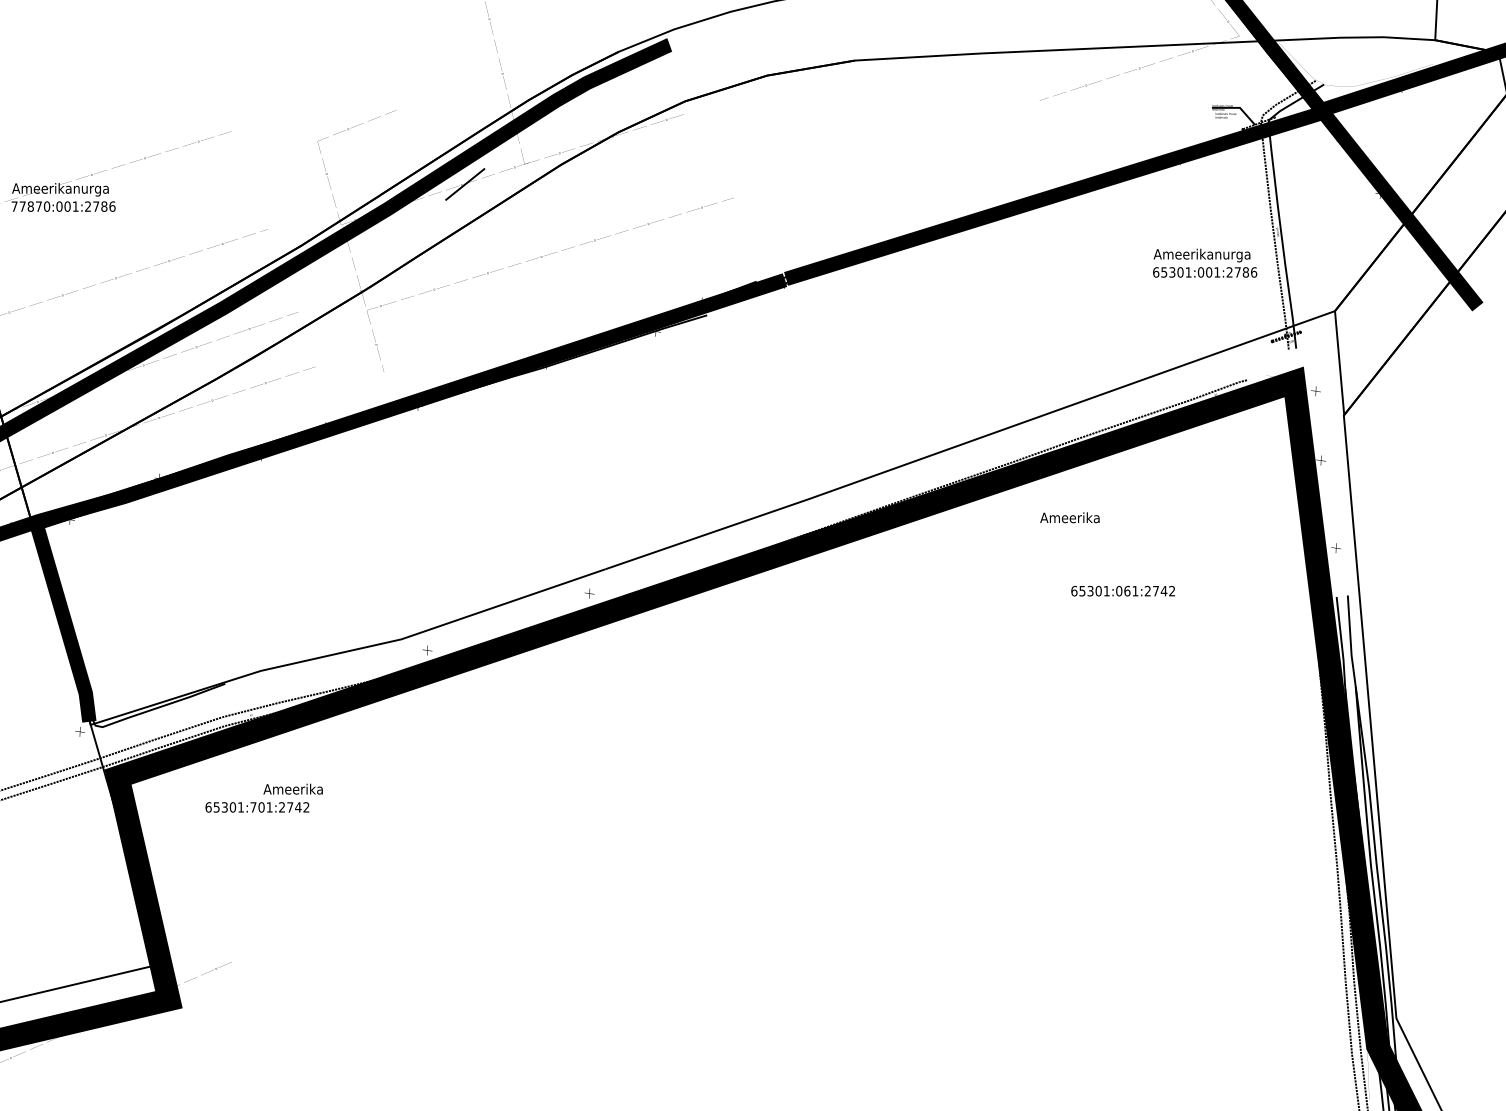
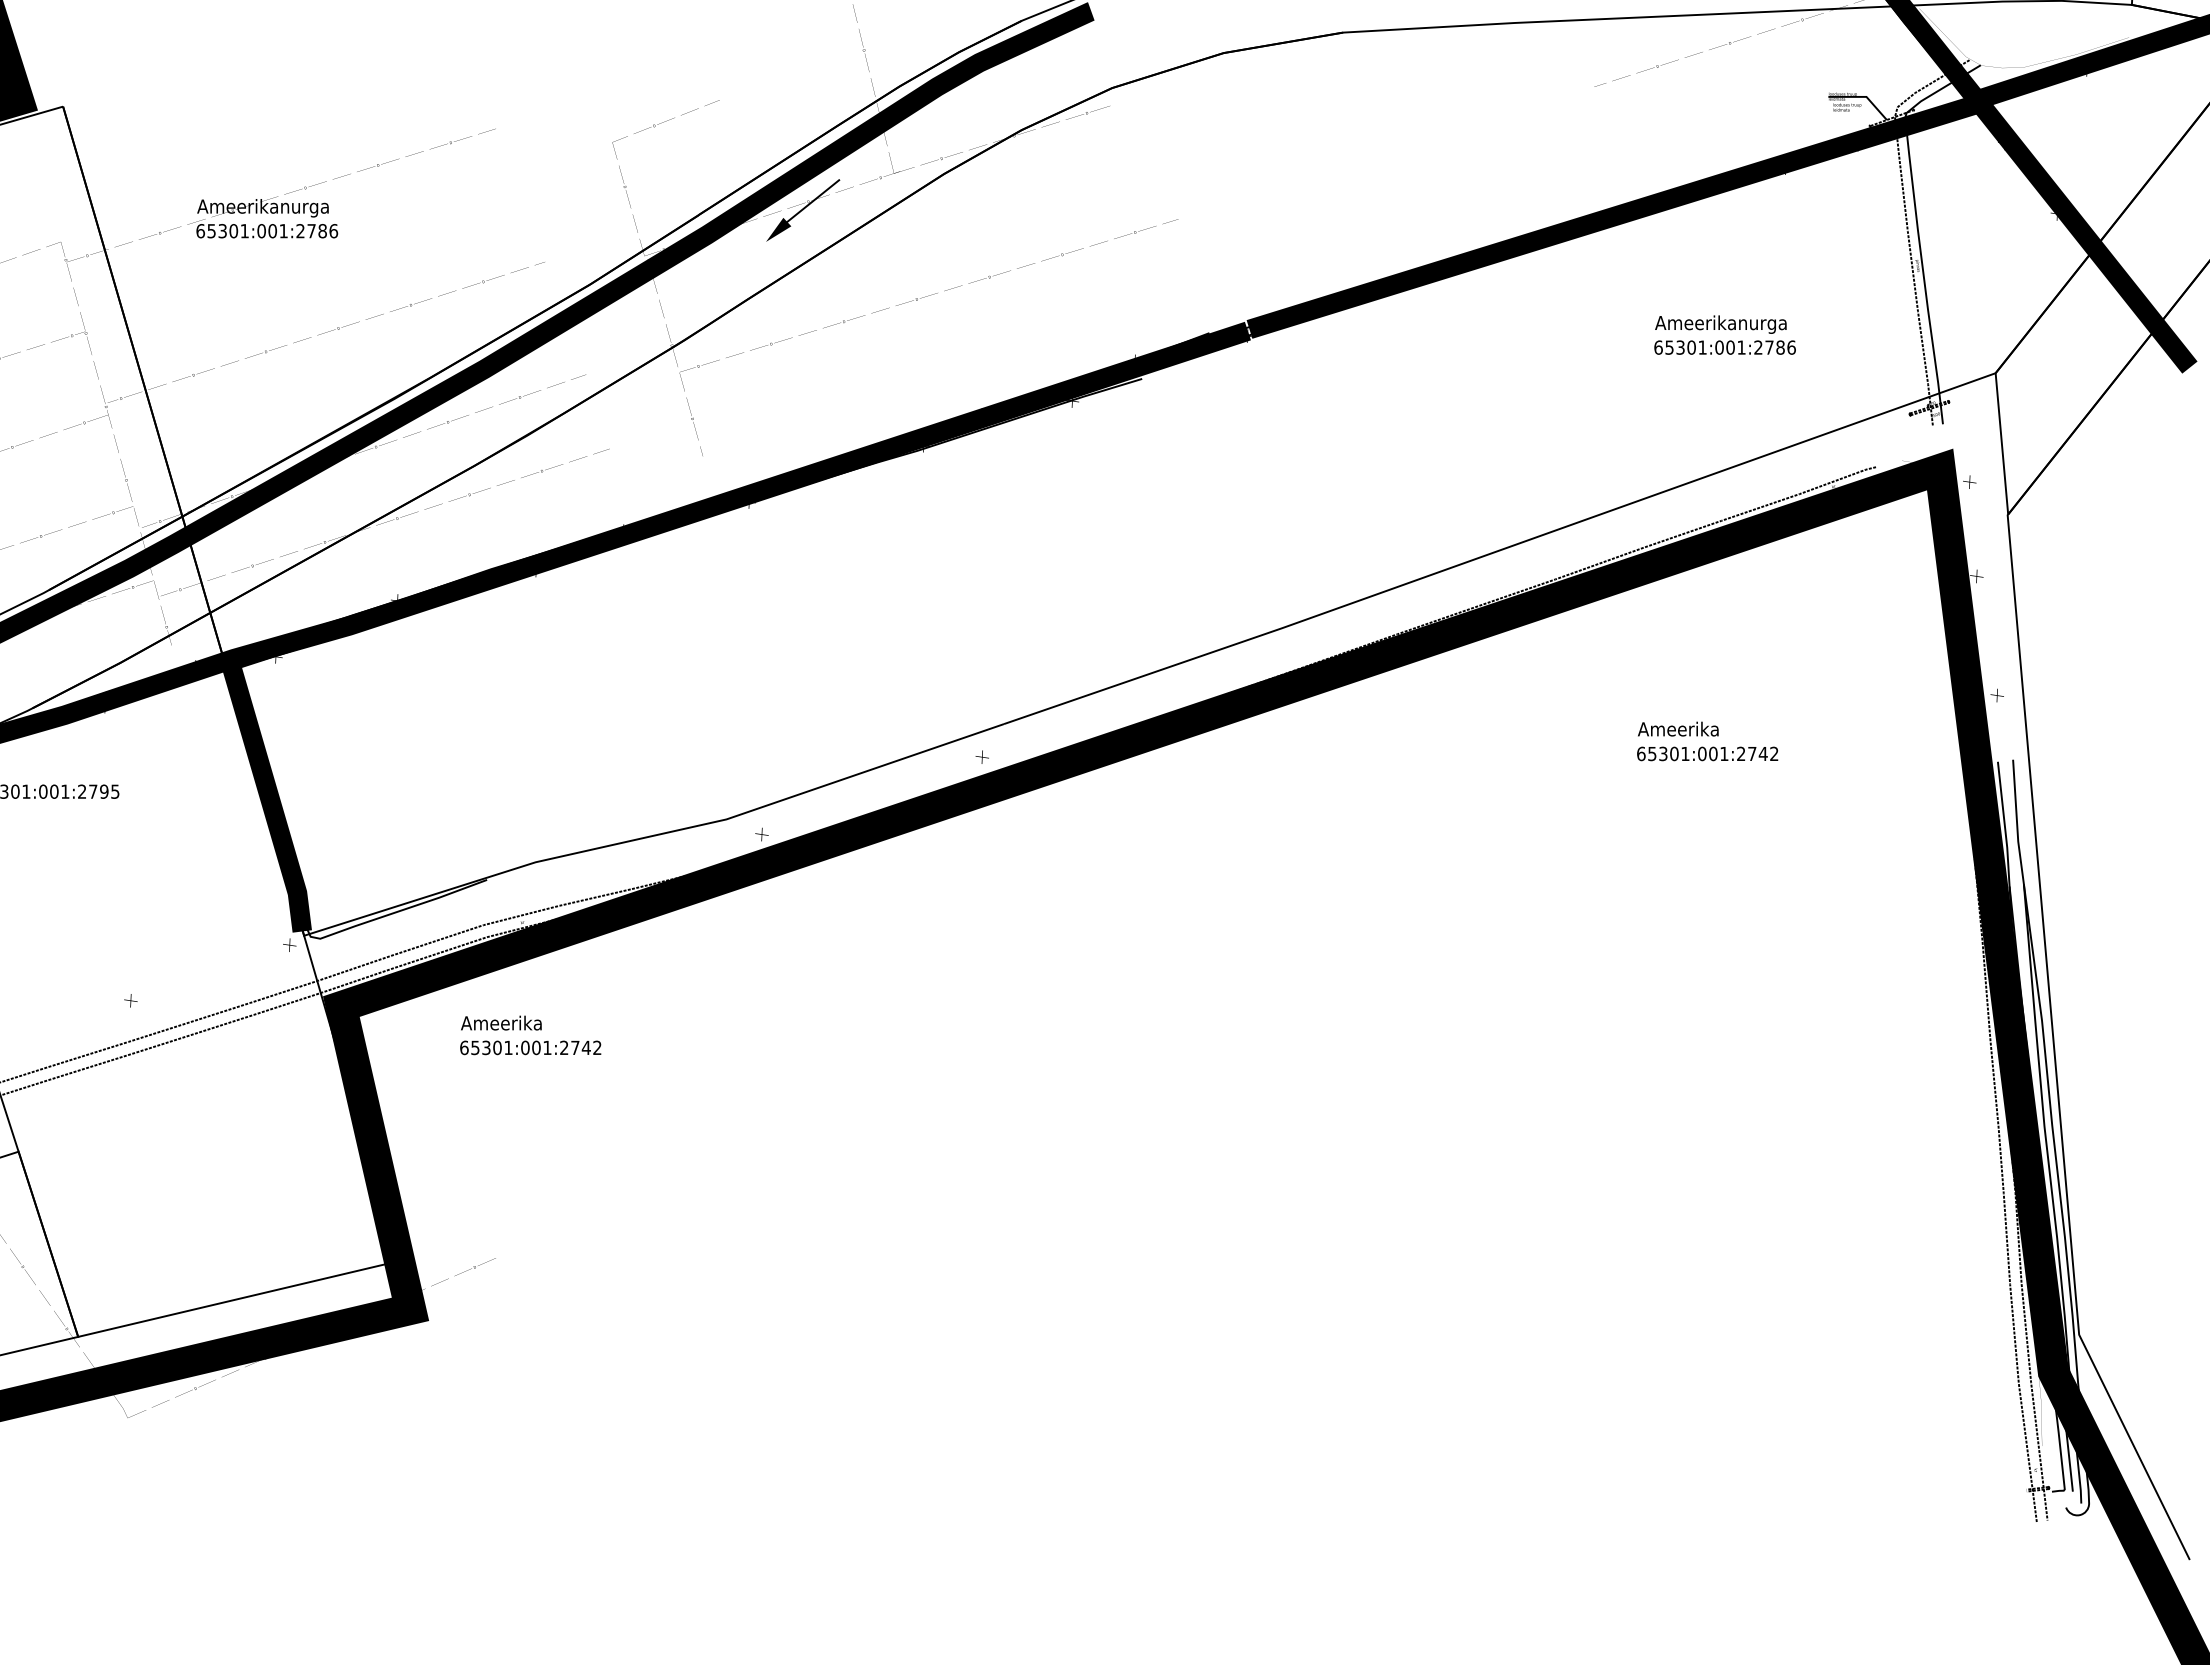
fill: (439, 205) -> (778, 229), added
text: (30, 206) -> (222, 231), 77870:001:2786 -> 65301:001:2786
text: (1204, 262) -> (1724, 334), moved
text: (1070, 517) -> (1678, 728), moved
text: (1127, 590) -> (1713, 753), 65301:061:2742 -> 65301:001:2742
text: (293, 788) -> (501, 1022), moved
text: (253, 807) -> (525, 1047), 65301:701:2742 -> 65301:001:2742

